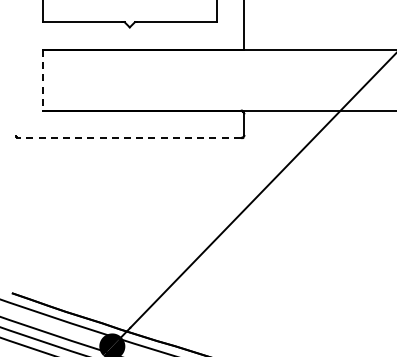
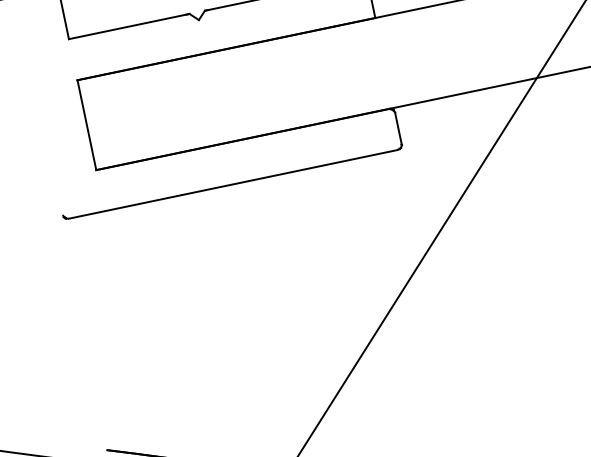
line: (43, 80) -> (87, 125), dashed -> solid
line: (129, 138) -> (232, 184), dashed -> solid

